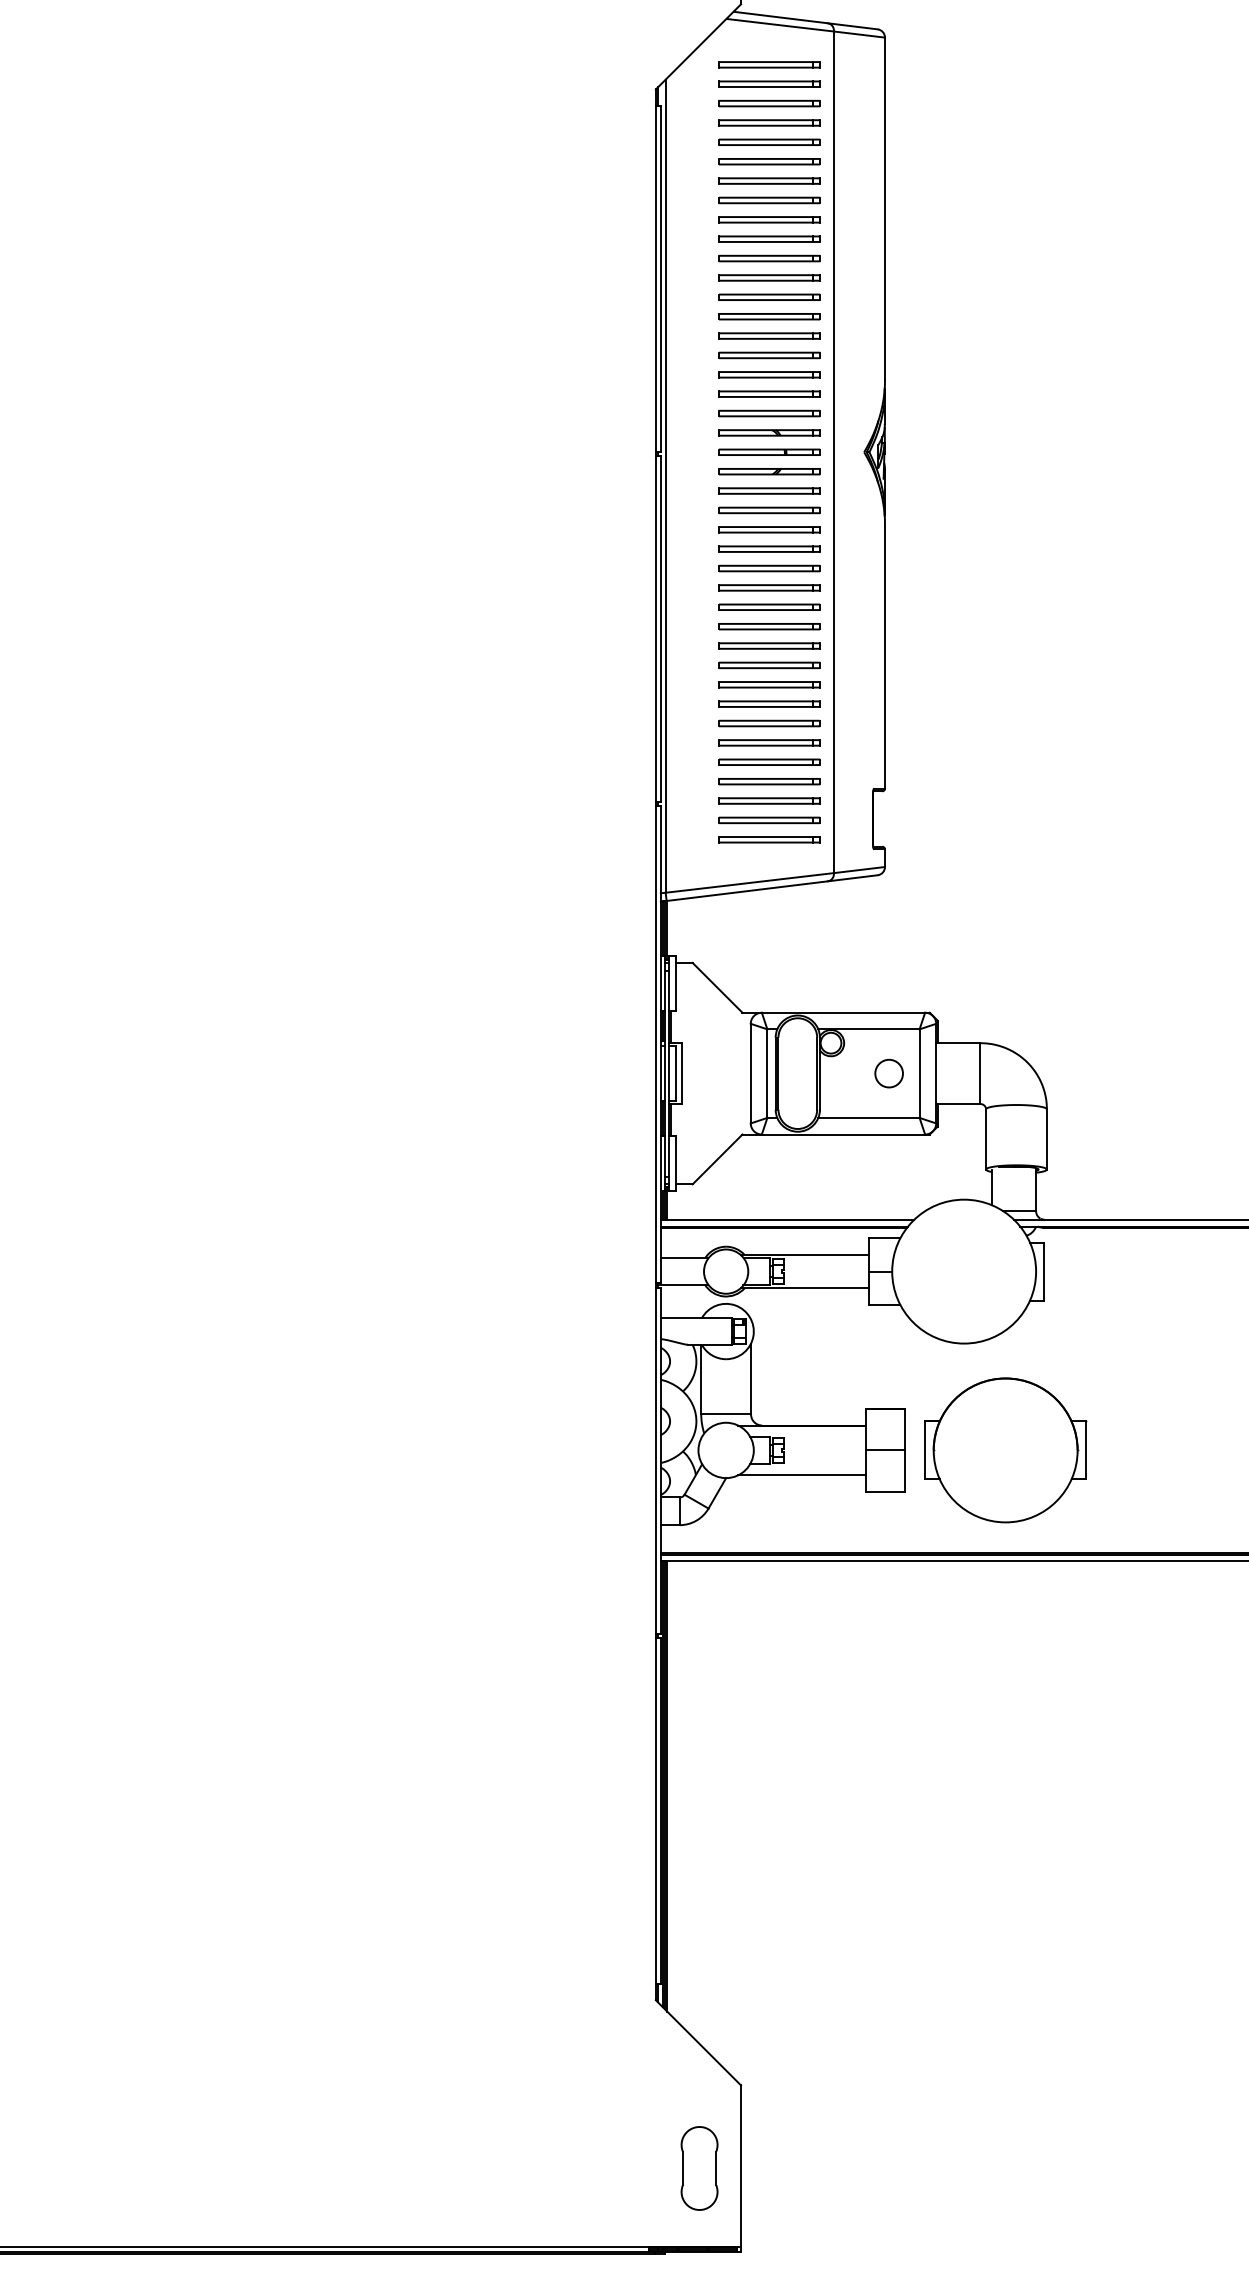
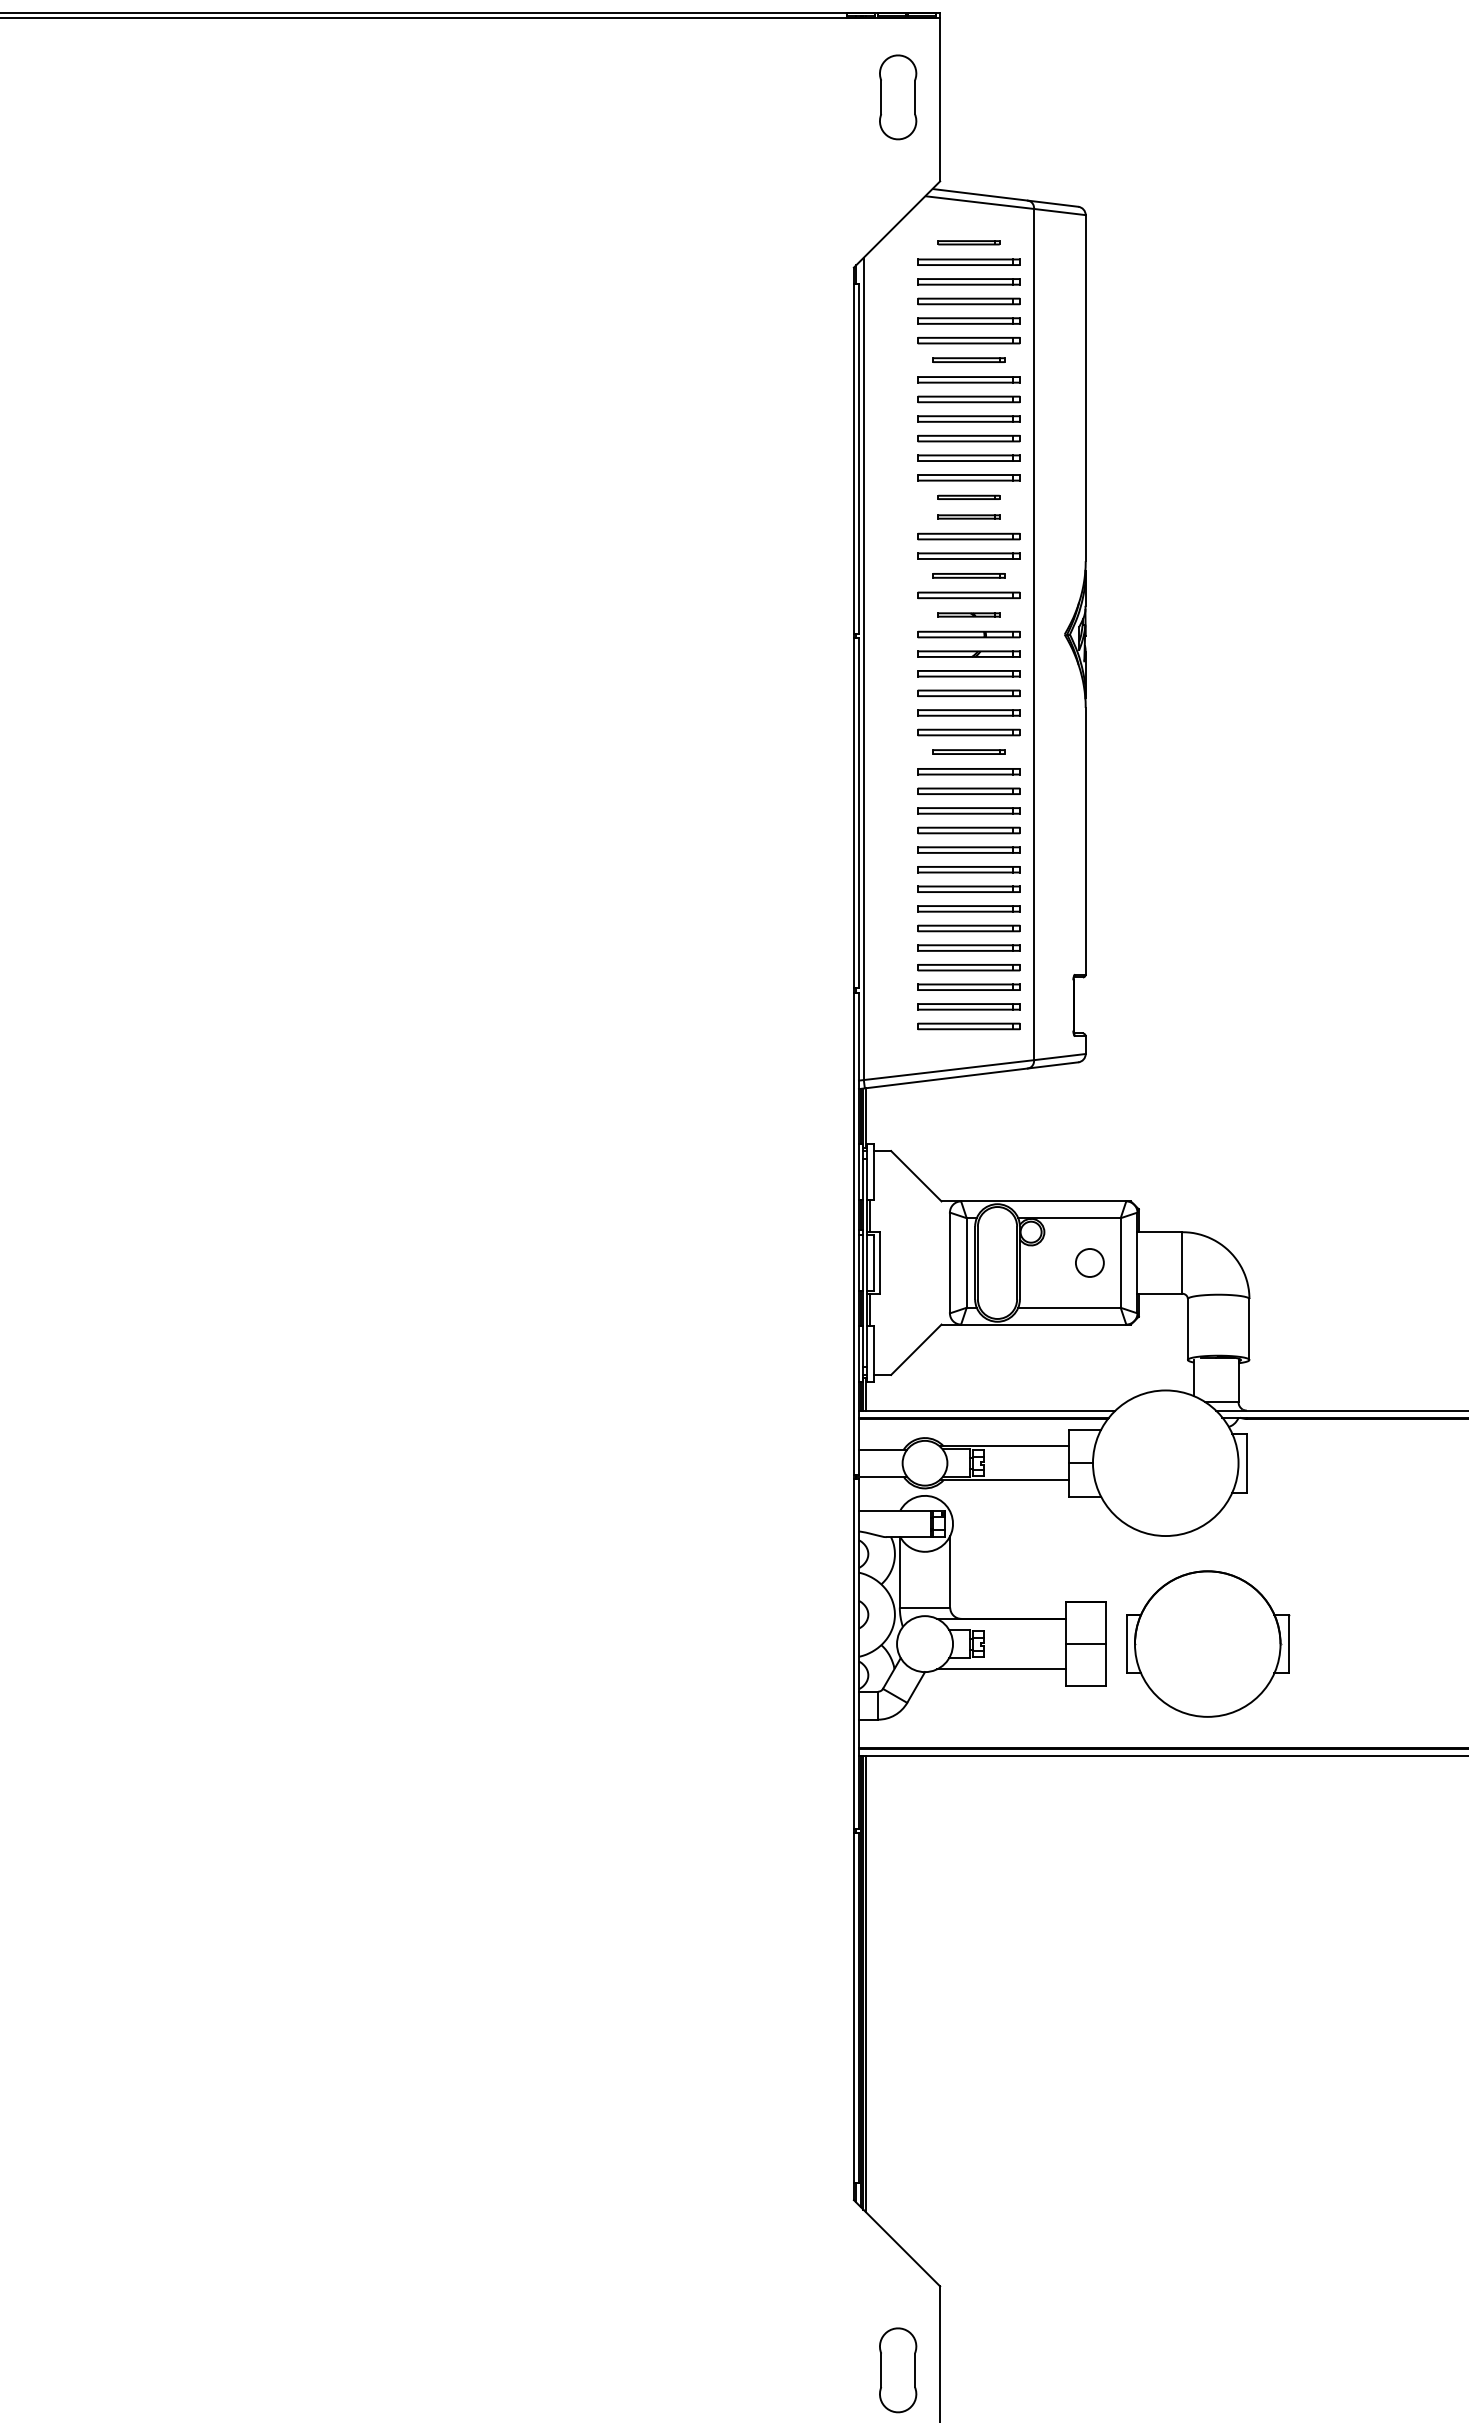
part: (769, 64) -> (968, 242), size x0.6
part: (769, 180) -> (968, 359), size x0.7
part: (769, 316) -> (968, 497), size x0.6
part: (769, 335) -> (968, 516), size x0.6
part: (769, 393) -> (968, 575), size x0.7
part: (769, 432) -> (968, 614), size x0.6
part: (769, 567) -> (968, 751), size x0.7

